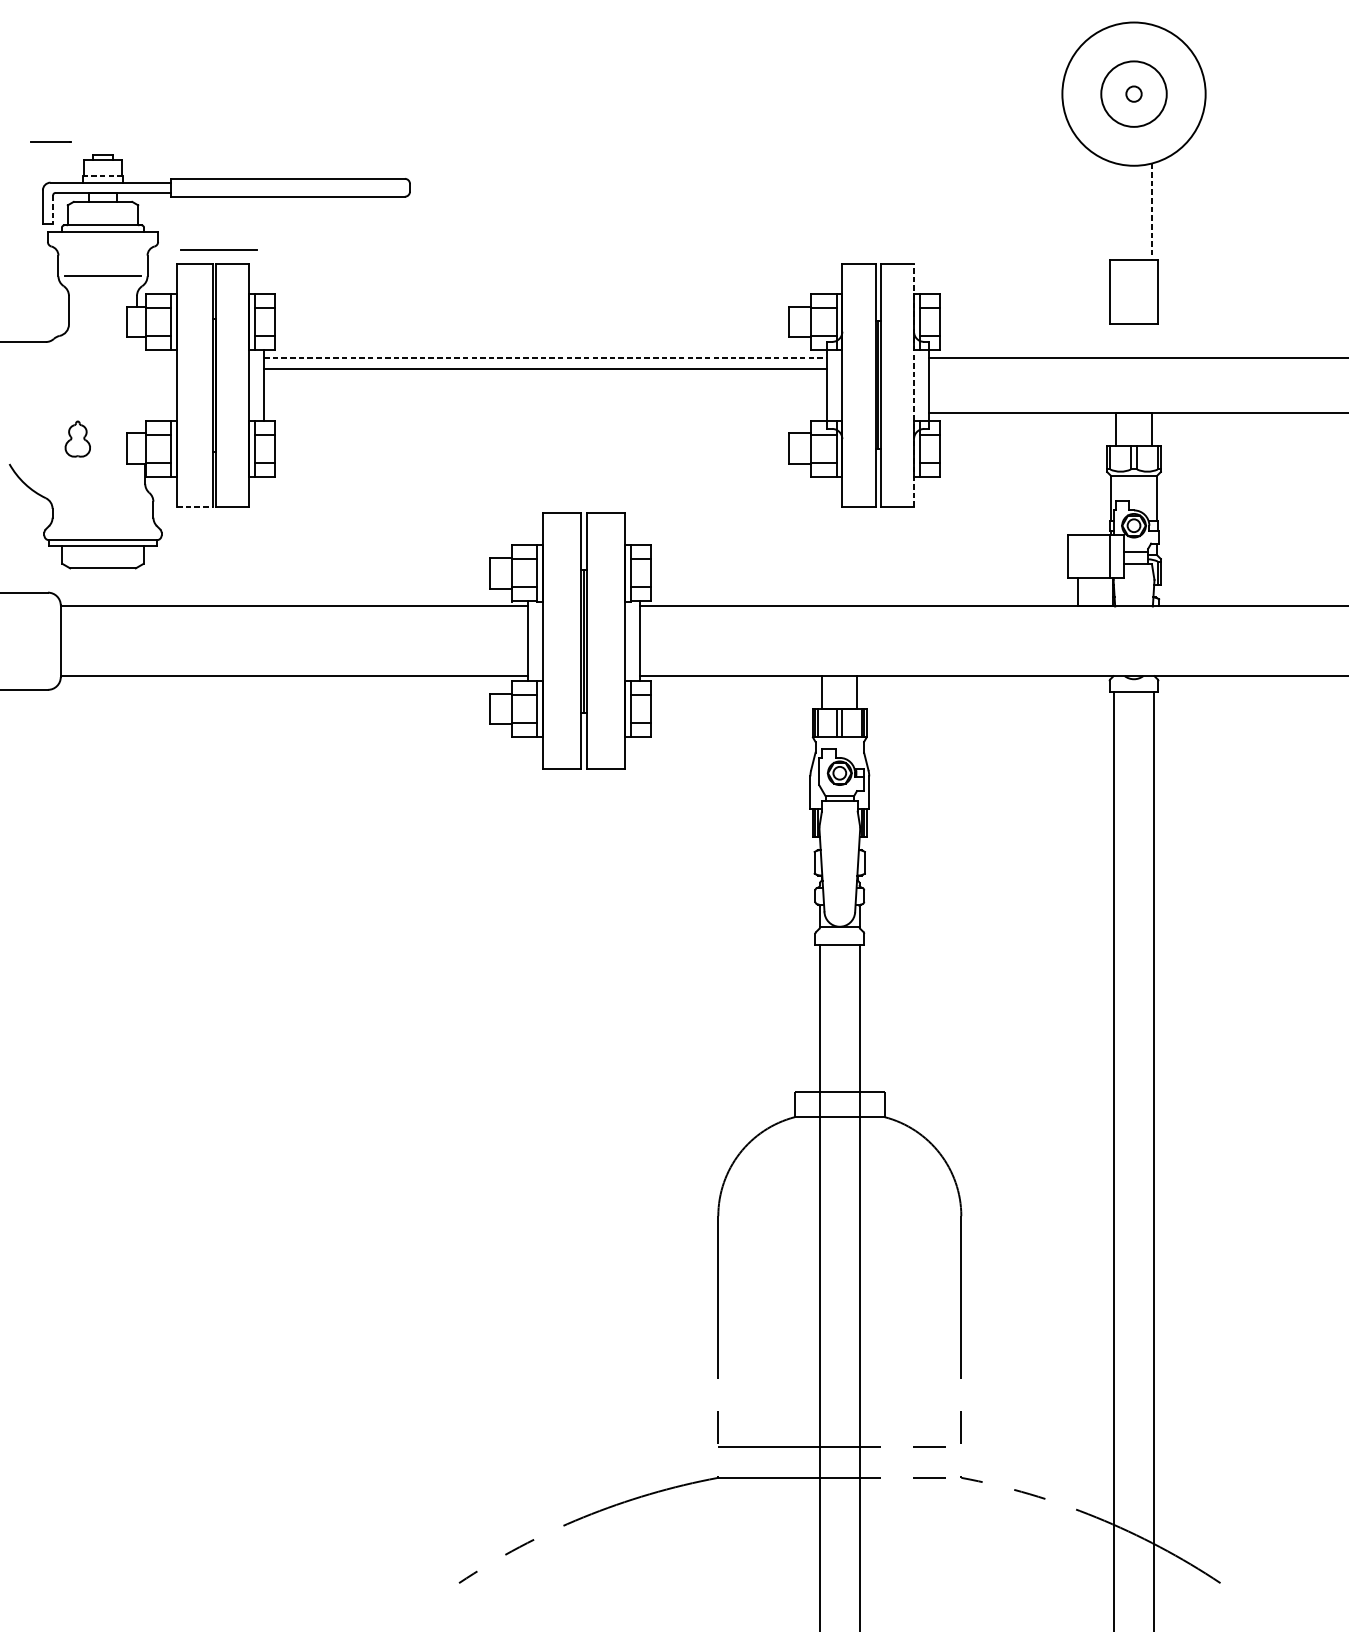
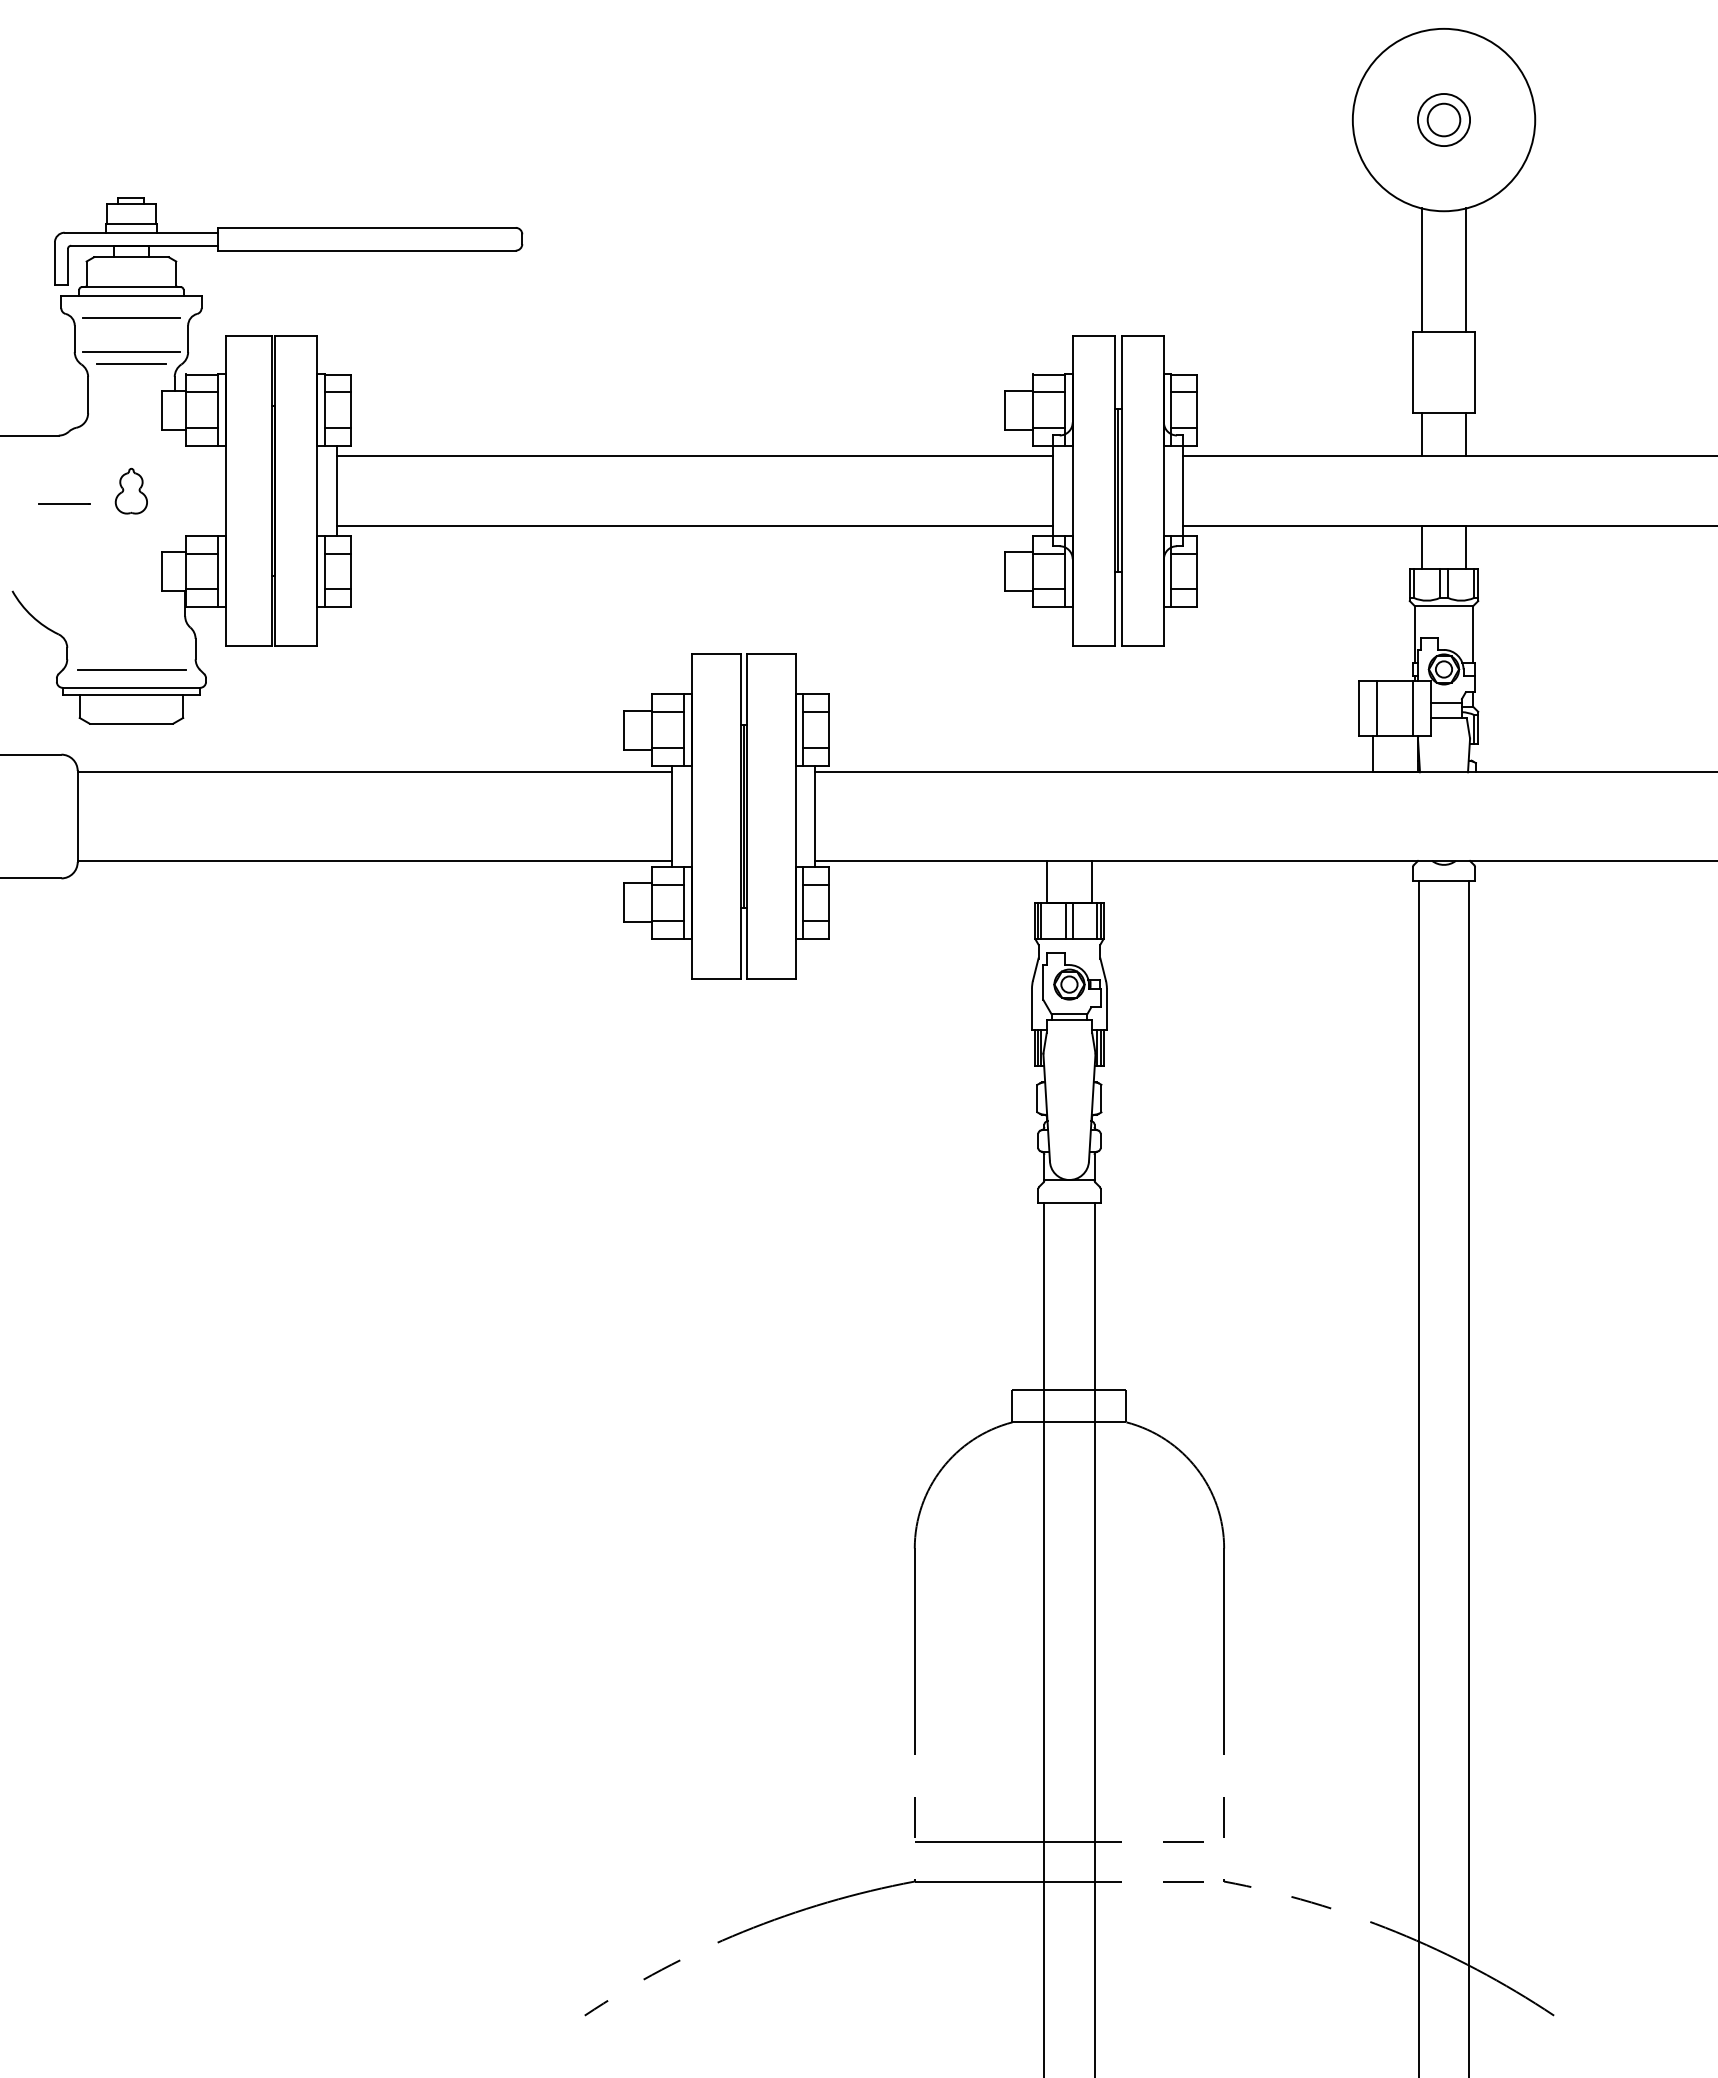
circle: (1133, 93) -> (1443, 119), size x0.62
circle: (1133, 93) -> (1443, 119), size x1.67
line: (50, 141) -> (64, 503), moved
line: (102, 175) -> (130, 223), dashed -> solid
line: (52, 209) -> (67, 266), dashed -> solid
line: (1116, 211) -> (1421, 269), added
line: (1151, 212) -> (1466, 270), dashed -> solid
line: (219, 249) -> (131, 317), moved
line: (103, 286) -> (131, 364), added
line: (1116, 341) -> (1421, 434), added
line: (1151, 341) -> (1466, 434), added
line: (546, 357) -> (695, 455), dashed -> solid
line: (545, 369) -> (694, 526), moved
line: (913, 385) -> (1163, 490), dashed -> solid
part: (77, 438) -> (130, 490), moved
line: (194, 506) -> (248, 645), dashed -> solid
line: (103, 525) -> (132, 669), added
line: (1081, 556) -> (1377, 708), added

